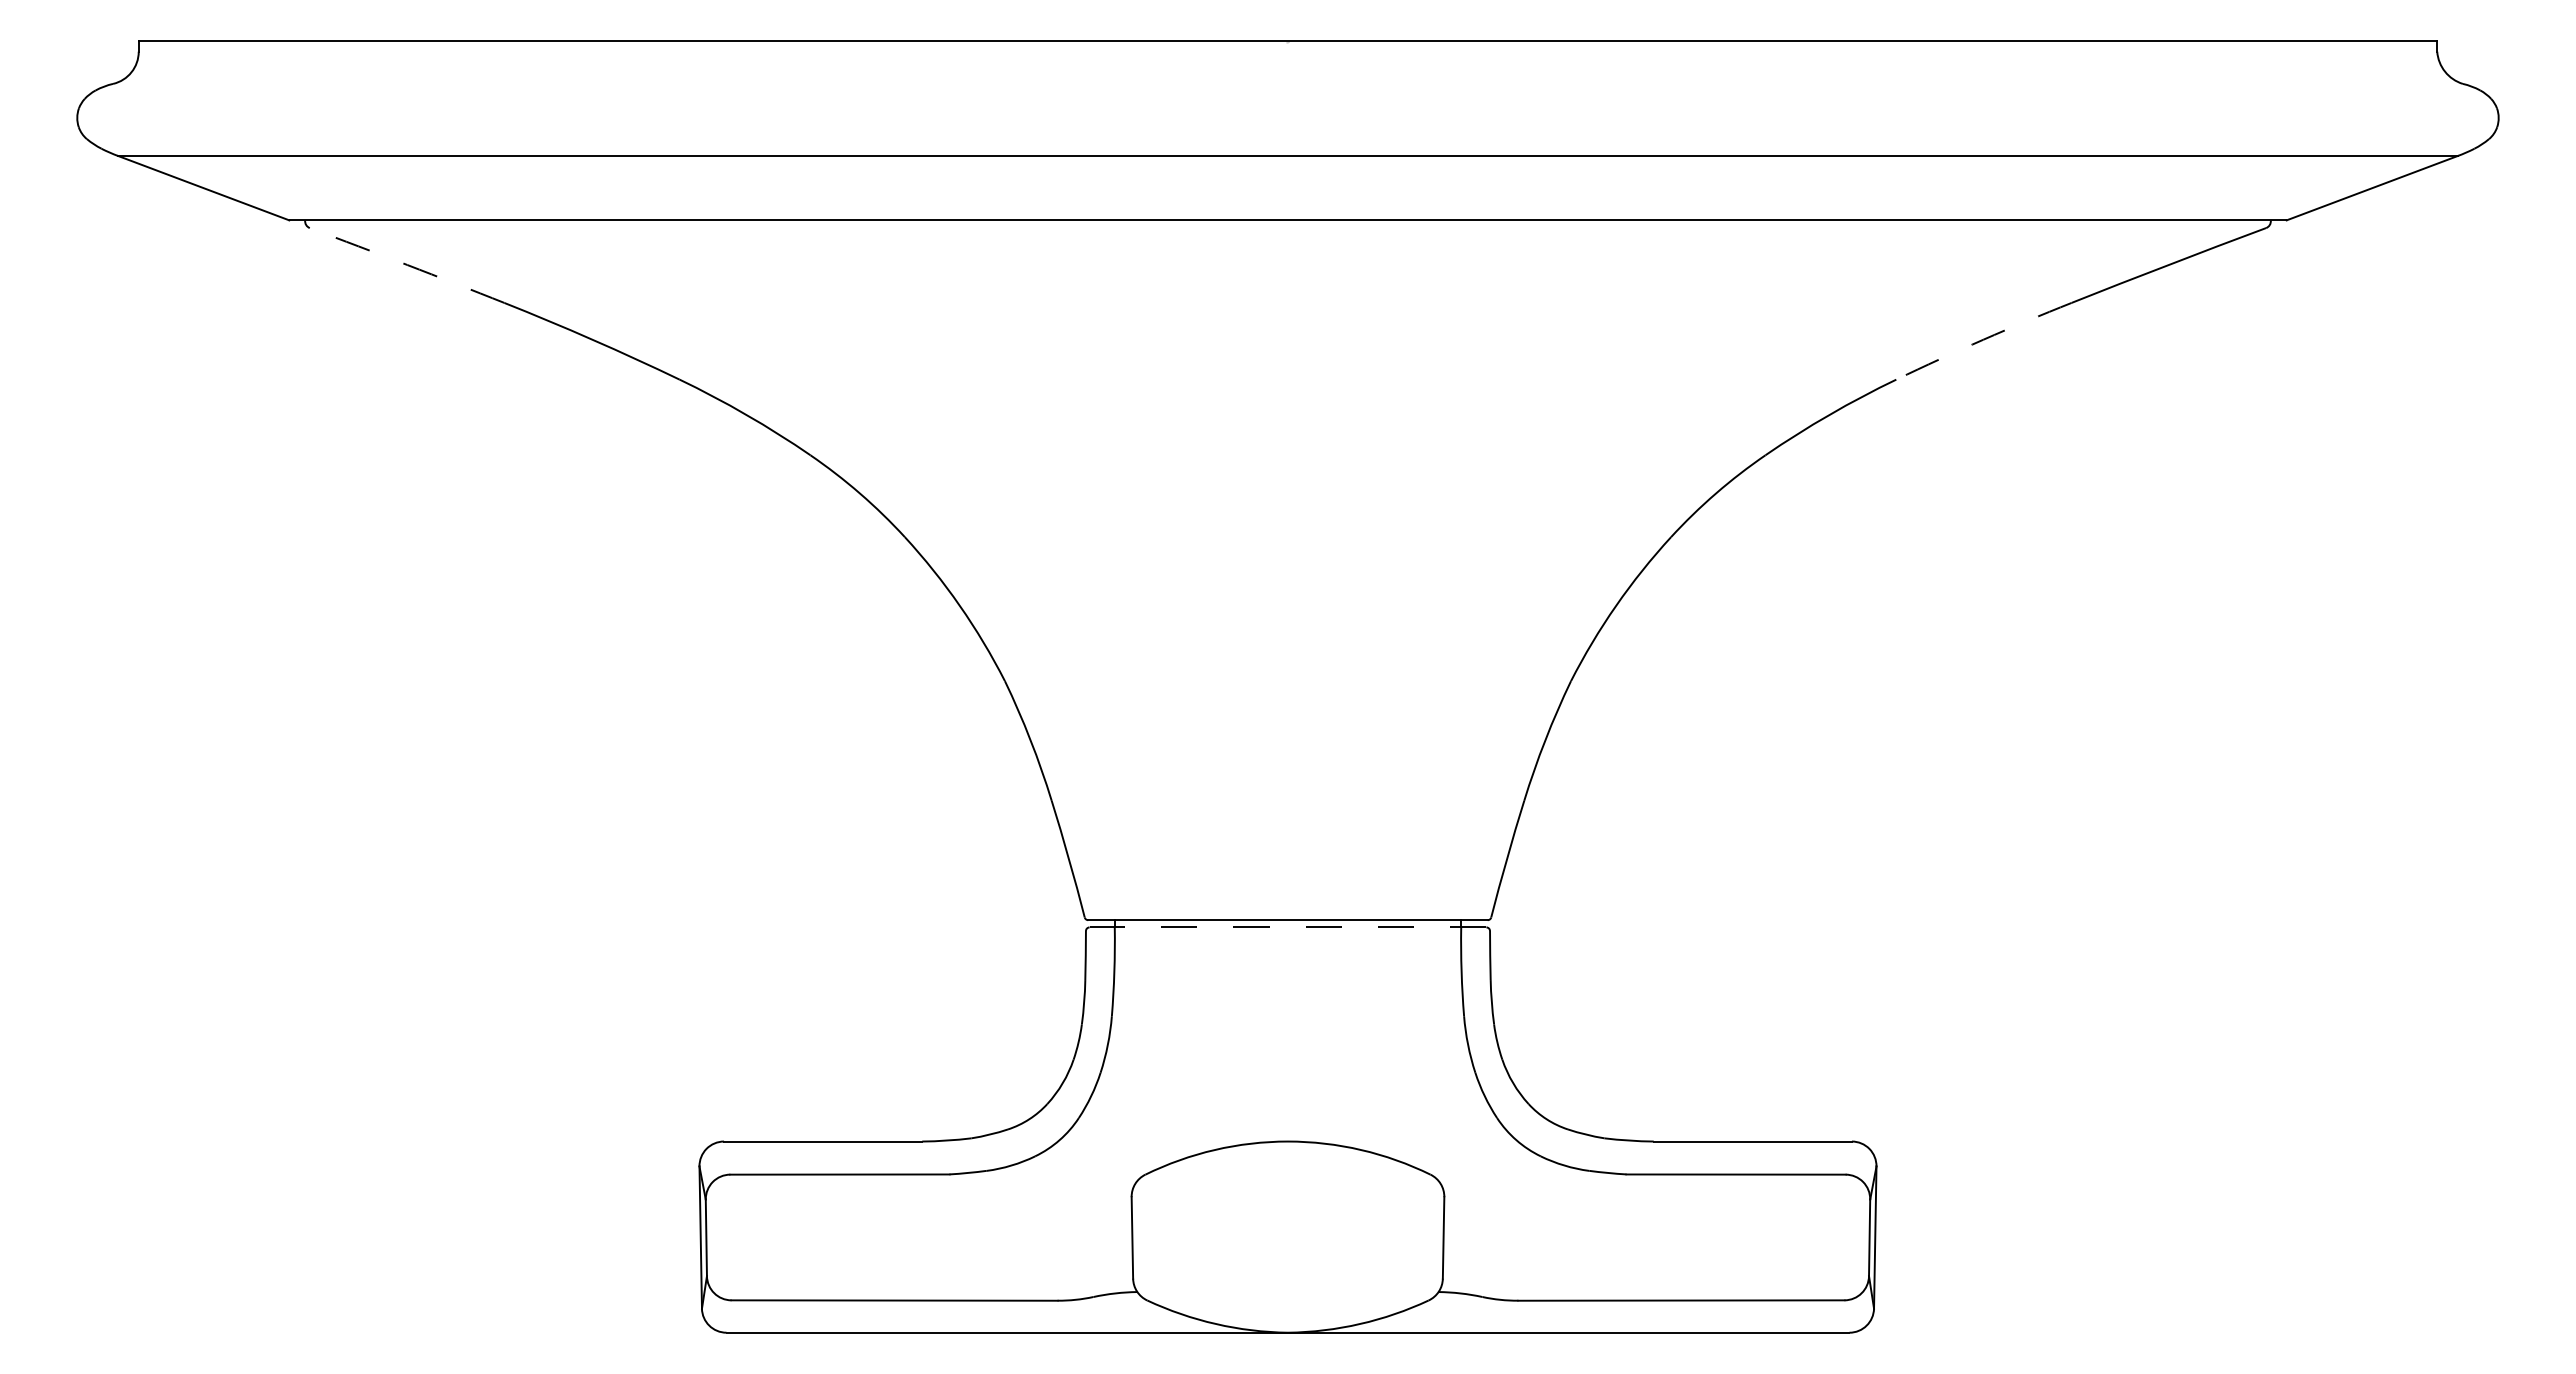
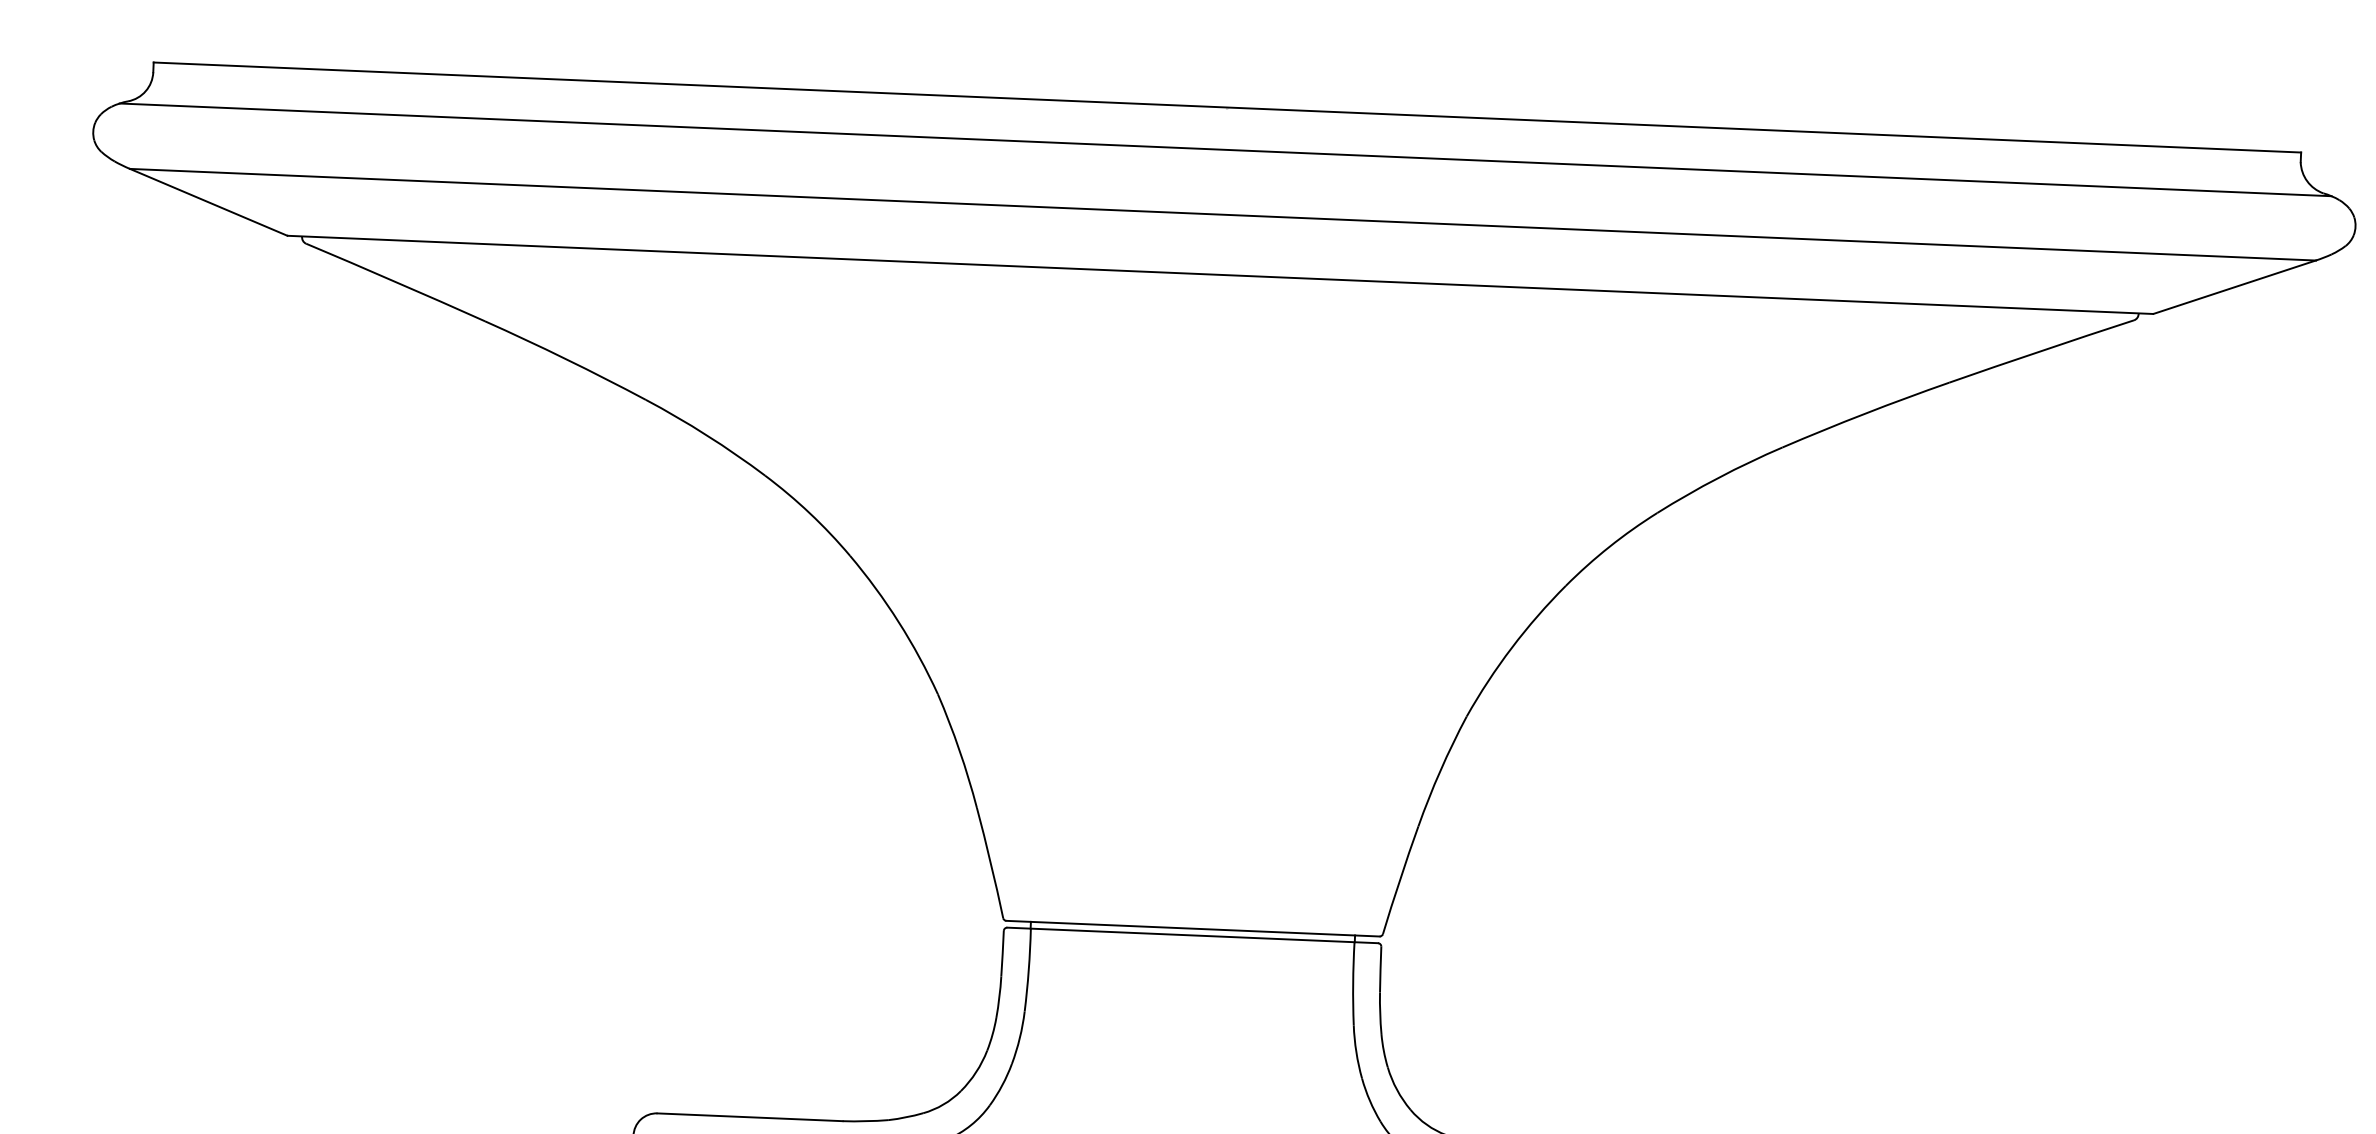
line: (1287, 86) -> (1225, 149), added
arc: (407, 264) -> (396, 281), dashed -> solid
arc: (1983, 339) -> (1865, 413), dashed -> solid
line: (1287, 927) -> (1192, 935), dashed -> solid

